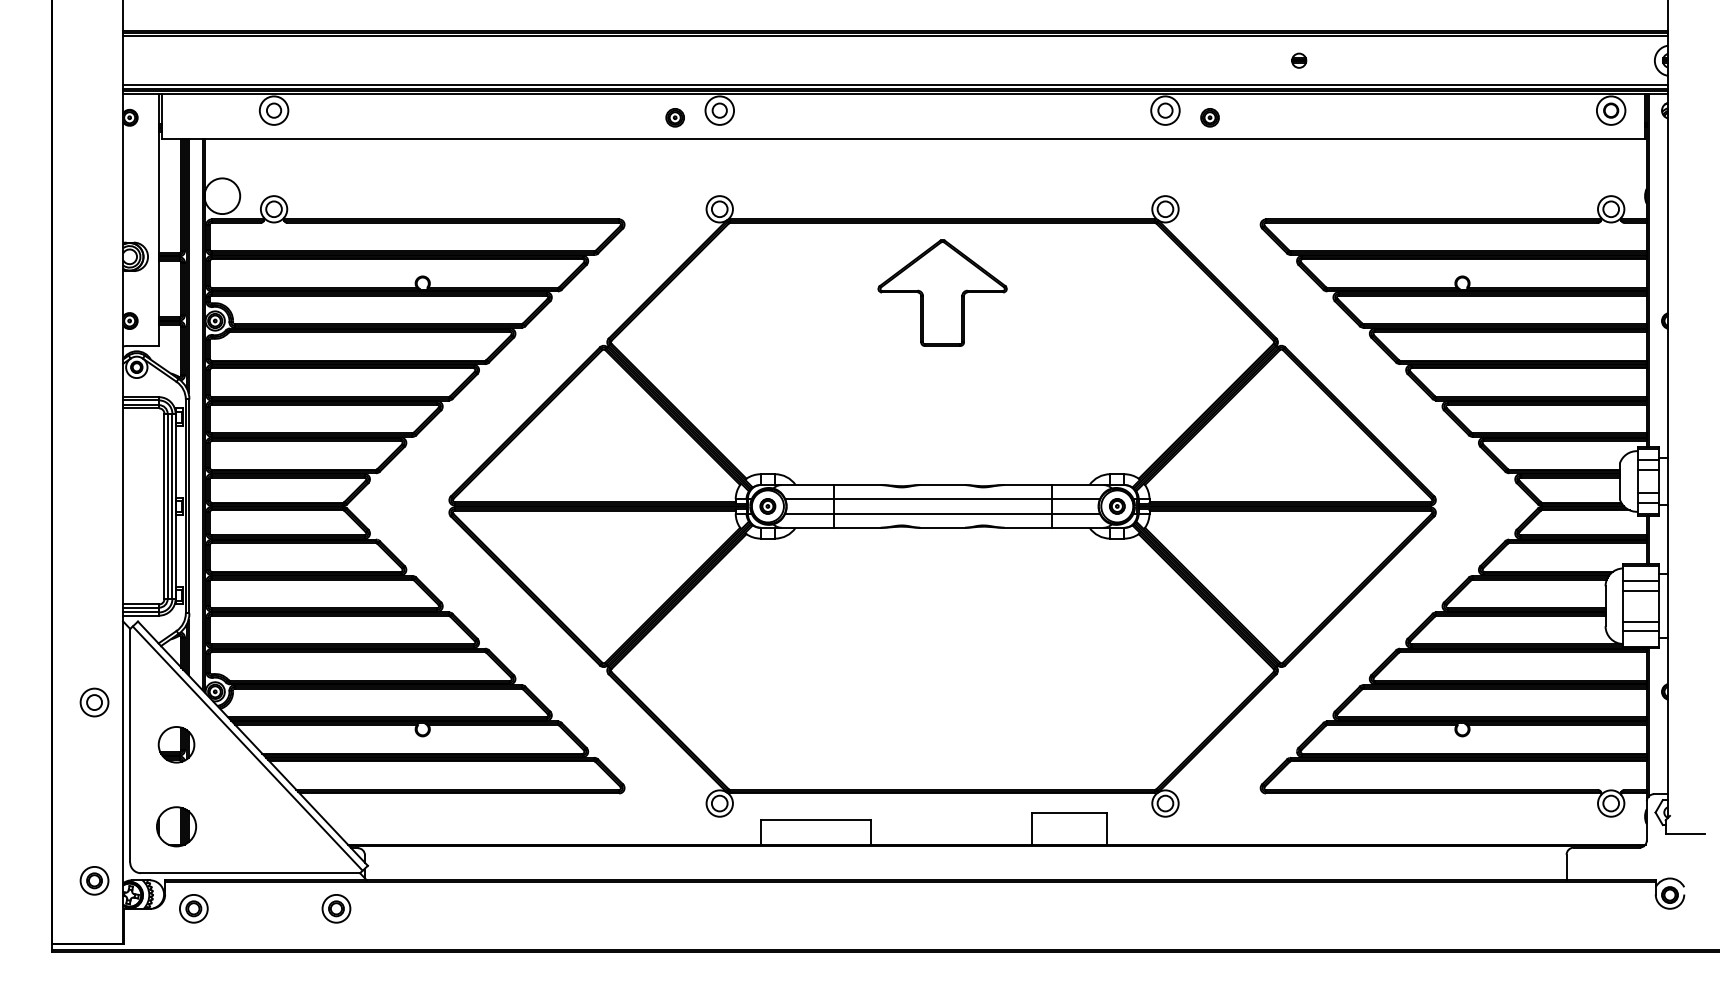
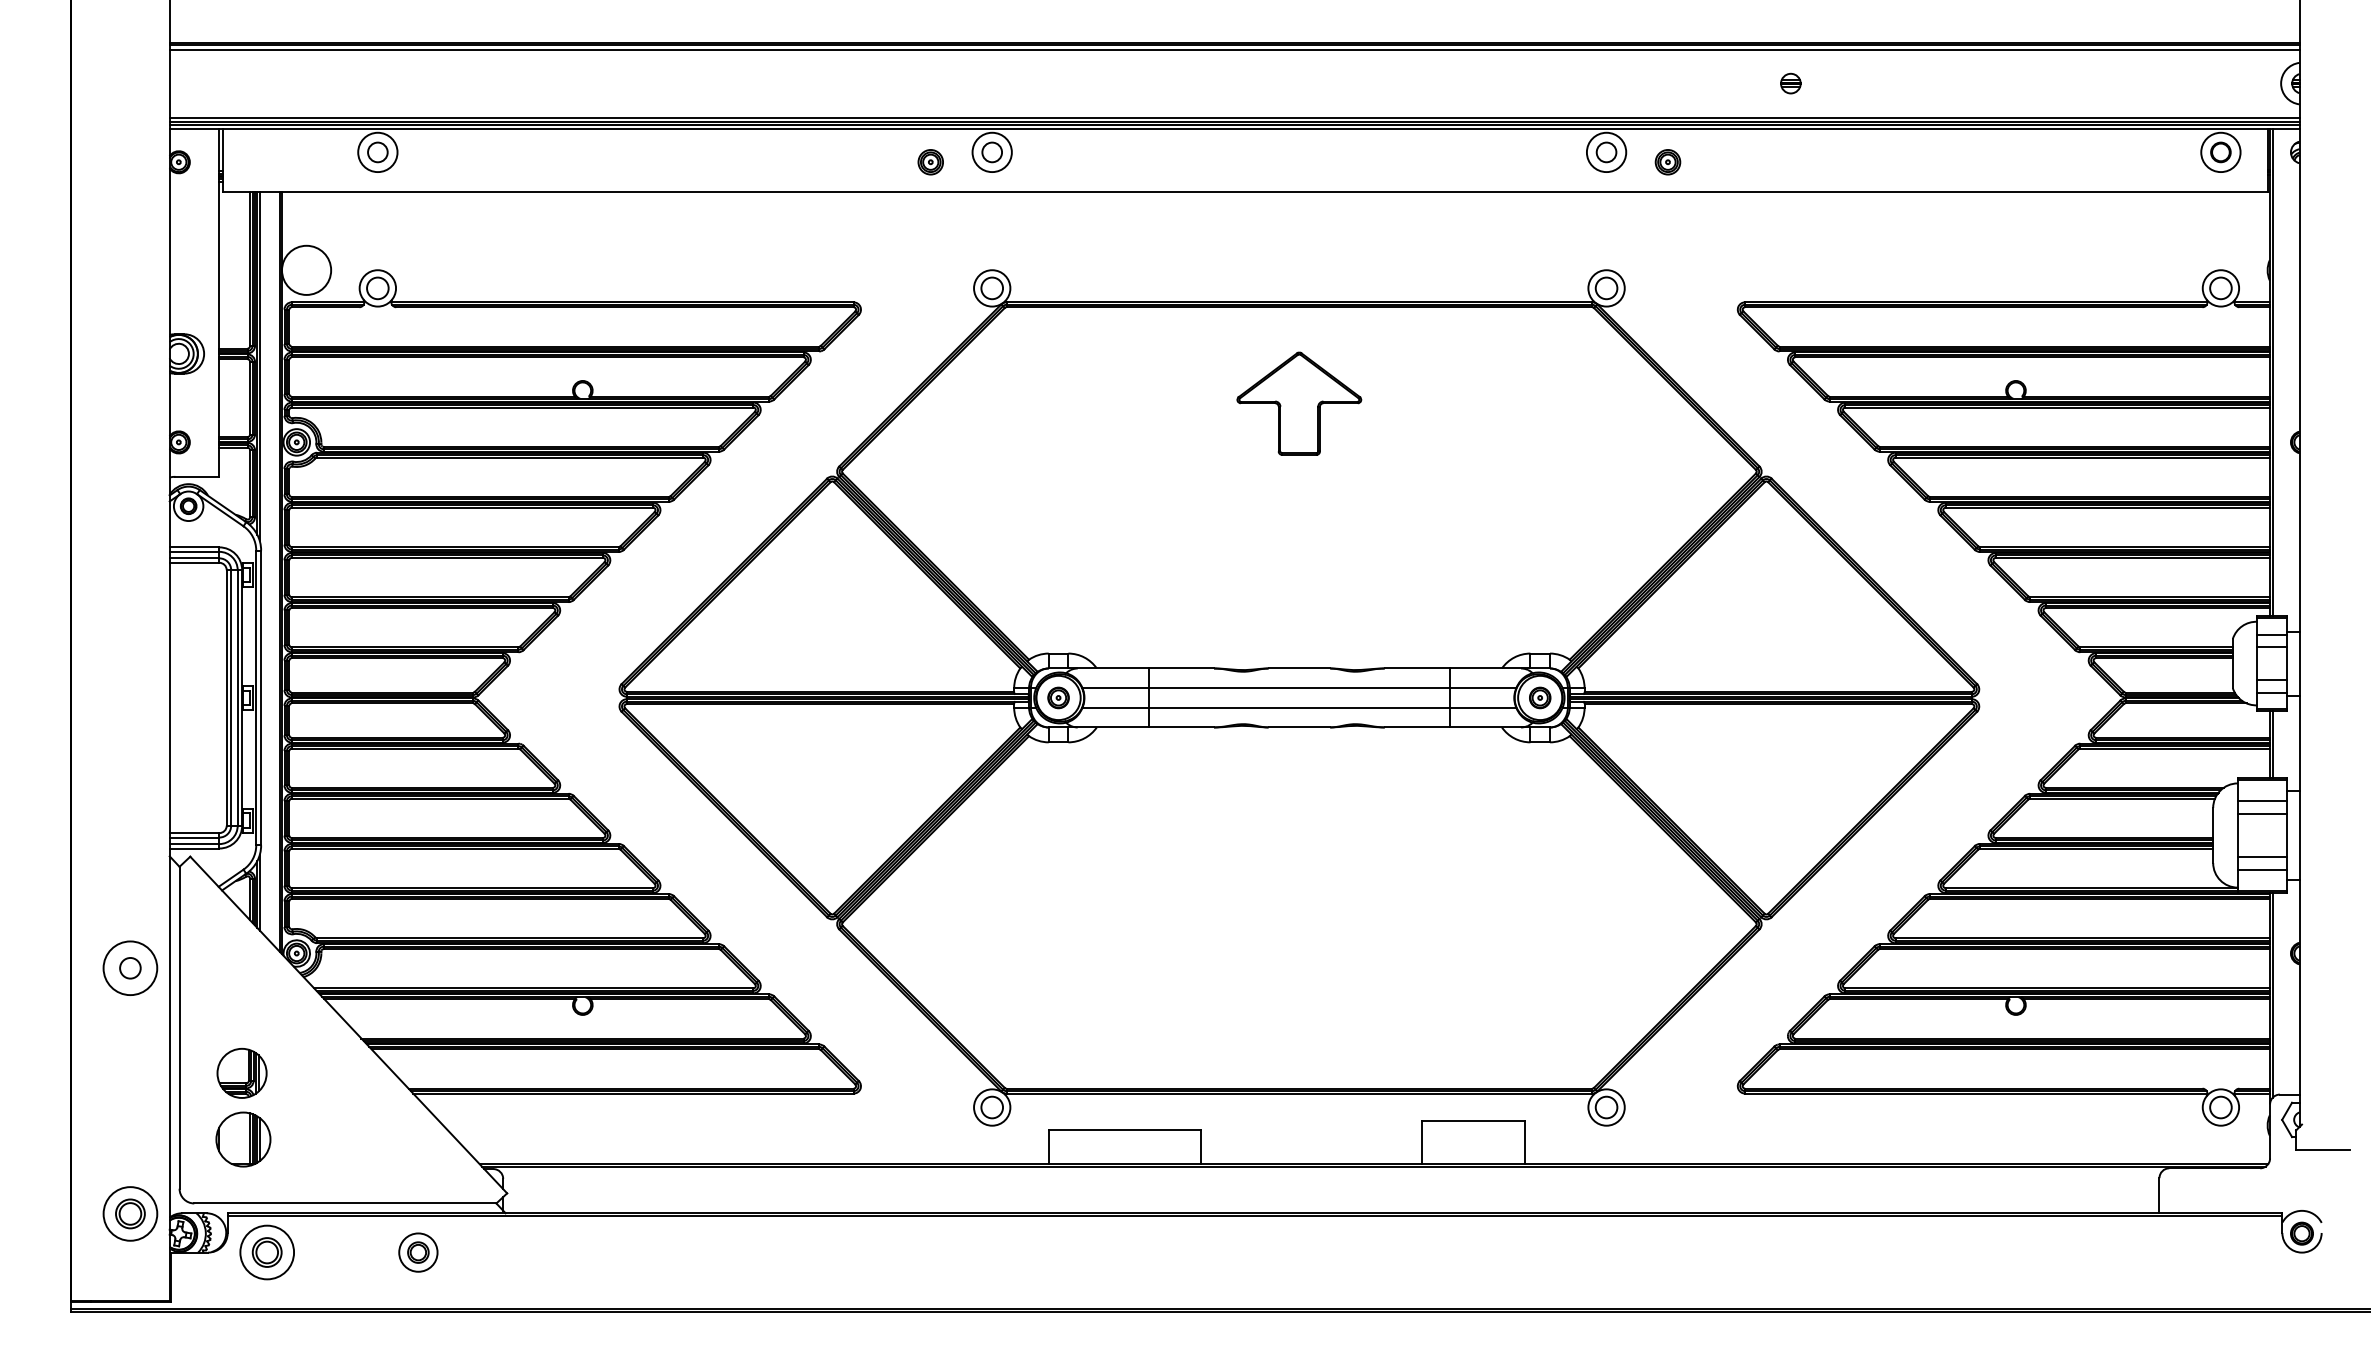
part: (942, 292) -> (1299, 403), size x0.7
circle: (94, 702) -> (130, 968), size x1.4
part: (176, 744) -> (241, 1072), moved
line: (247, 748) -> (341, 1031), removed
part: (94, 880) -> (130, 1213), size x1.4
part: (193, 908) -> (266, 1252), size x1.4
part: (336, 908) -> (418, 1252), moved

